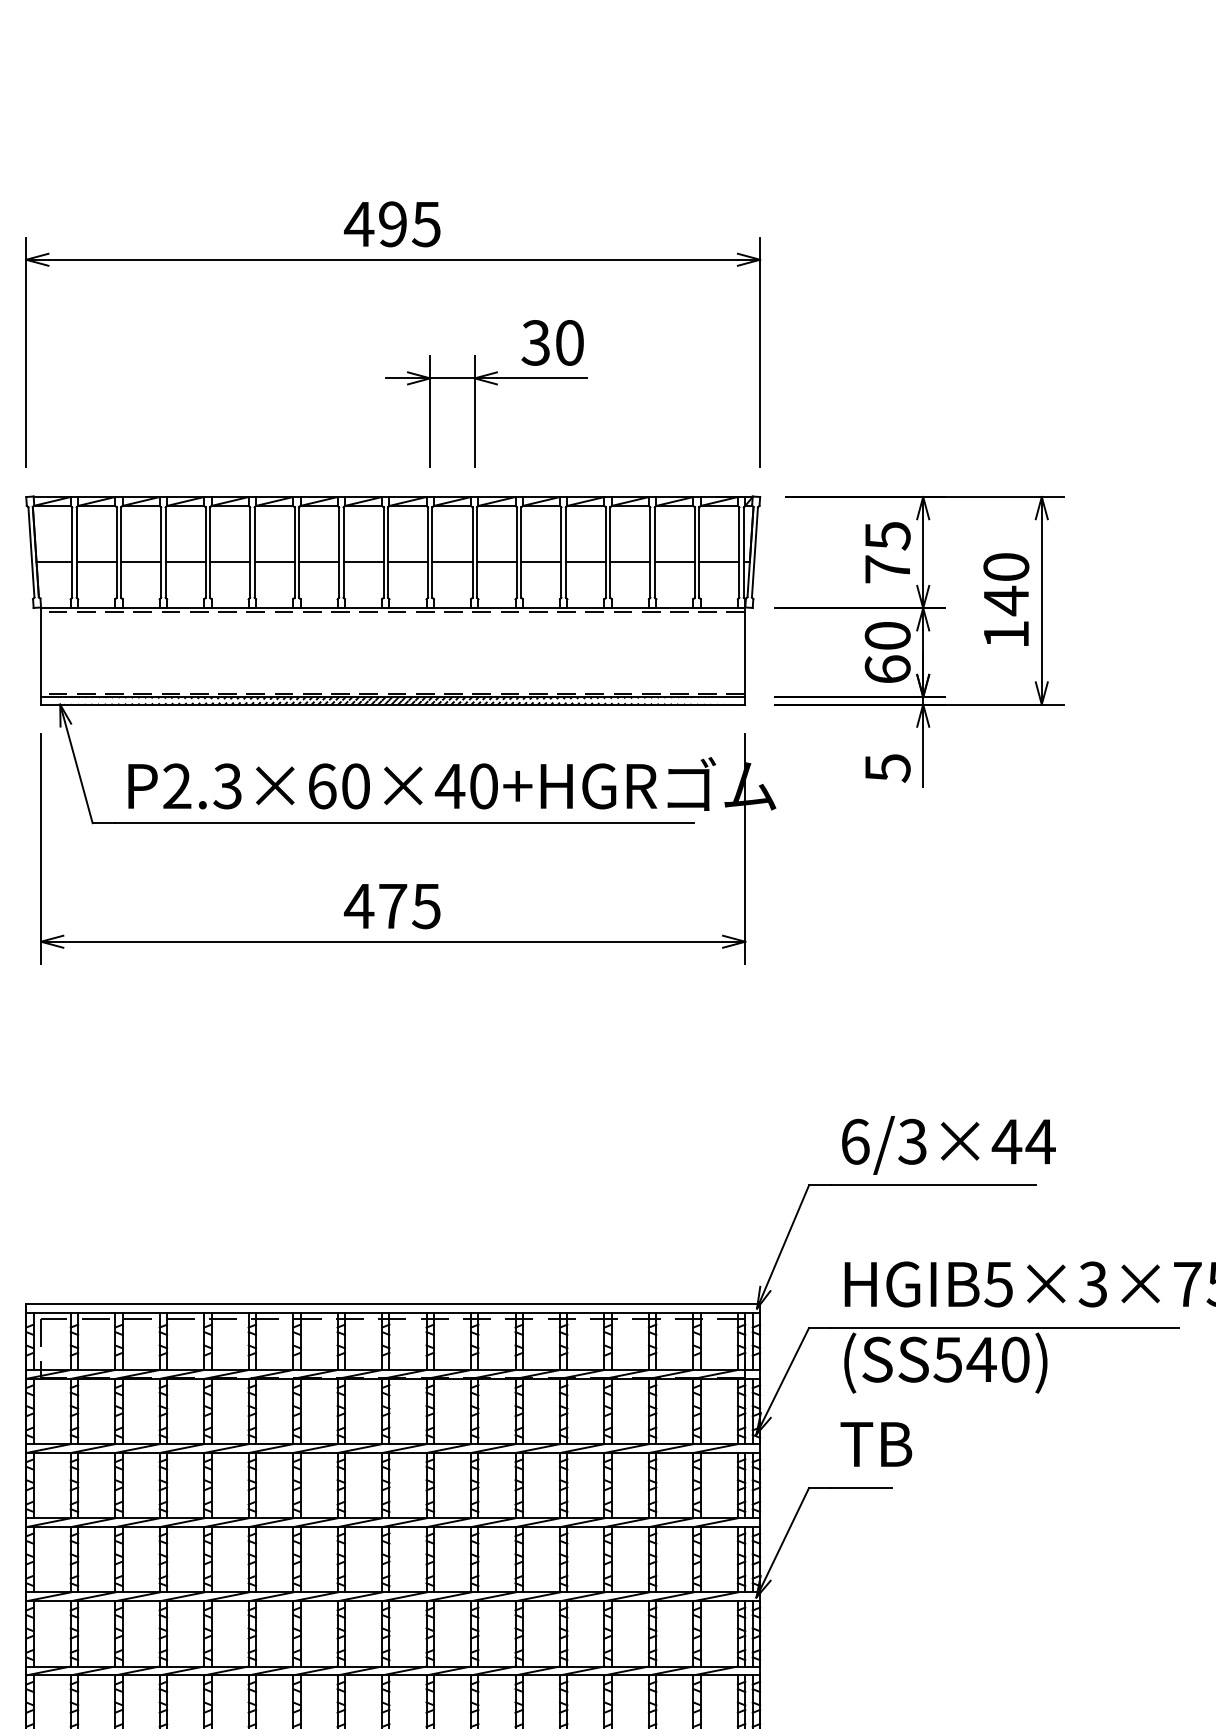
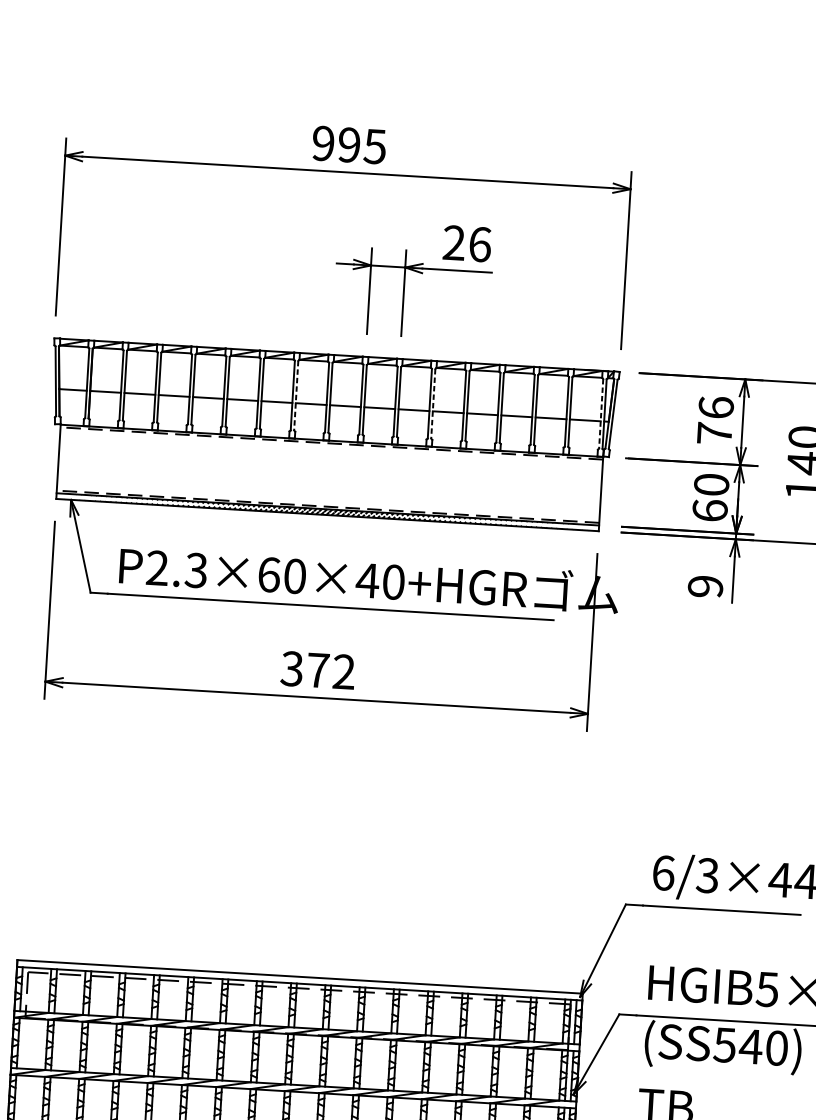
text: (358, 224) -> (322, 143), 495 -> 995
text: (552, 342) -> (466, 243), 30 -> 26
text: (887, 535) -> (716, 407), 75 -> 76
line: (343, 553) -> (296, 396), solid -> dashed
line: (521, 553) -> (433, 404), solid -> dashed
line: (739, 553) -> (601, 414), solid -> dashed
text: (887, 768) -> (705, 586), 5 -> 9
text: (391, 906) -> (317, 670), 475 -> 372

